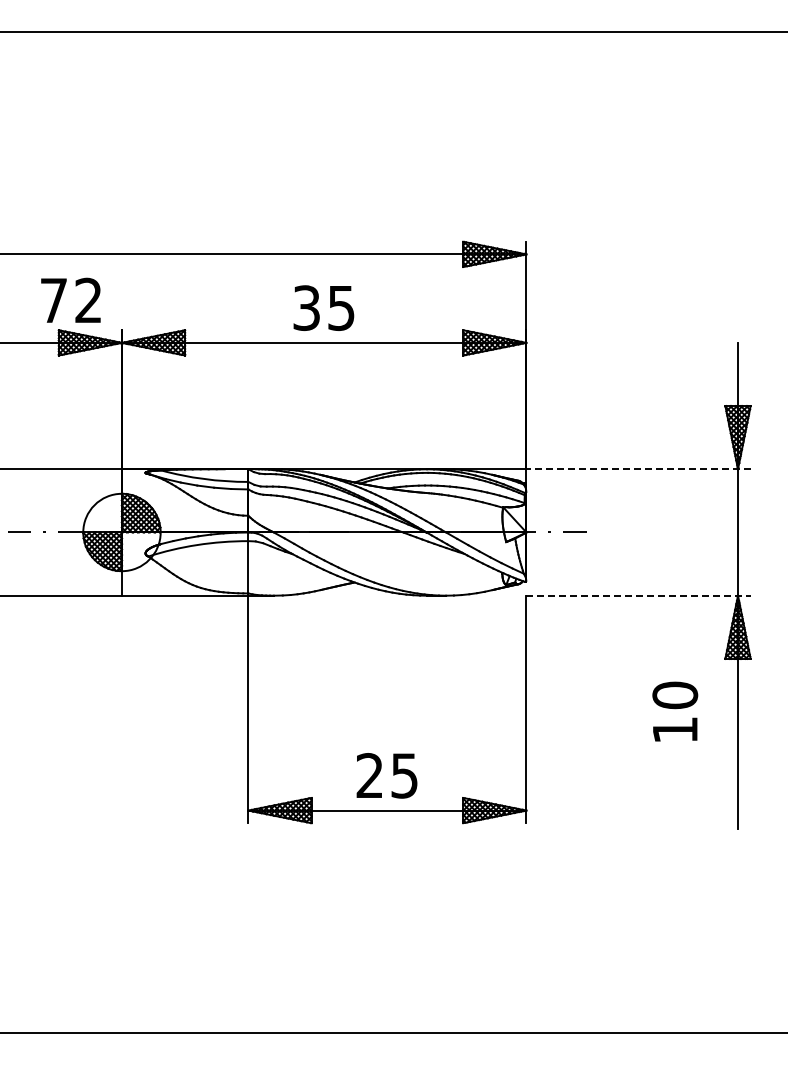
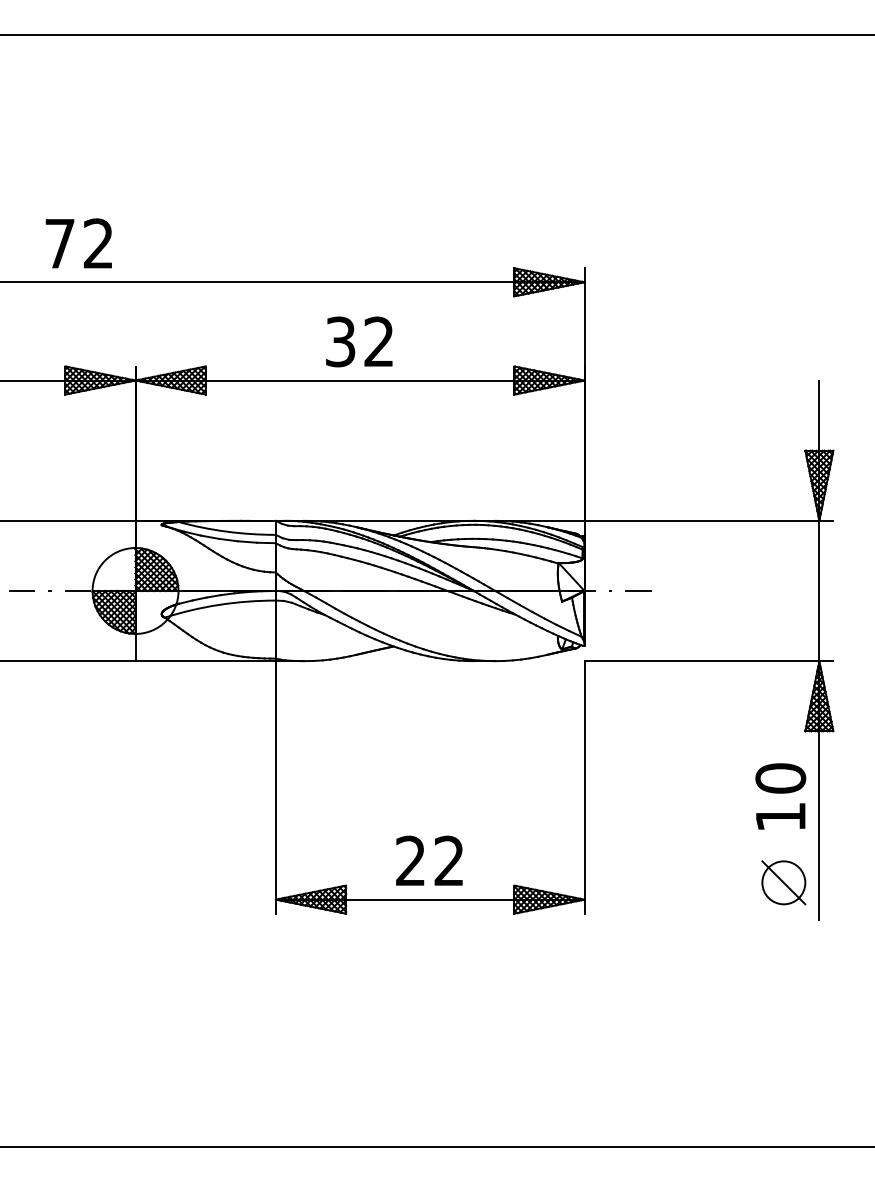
text: (70, 299) -> (78, 242), moved
text: (341, 307) -> (379, 341), 35 -> 32
line: (638, 469) -> (708, 521), dashed -> solid
line: (639, 595) -> (710, 660), dashed -> solid
text: (675, 711) -> (781, 796), moved
text: (404, 775) -> (449, 860), 25 -> 22
part: (705, 795) -> (783, 882), added

